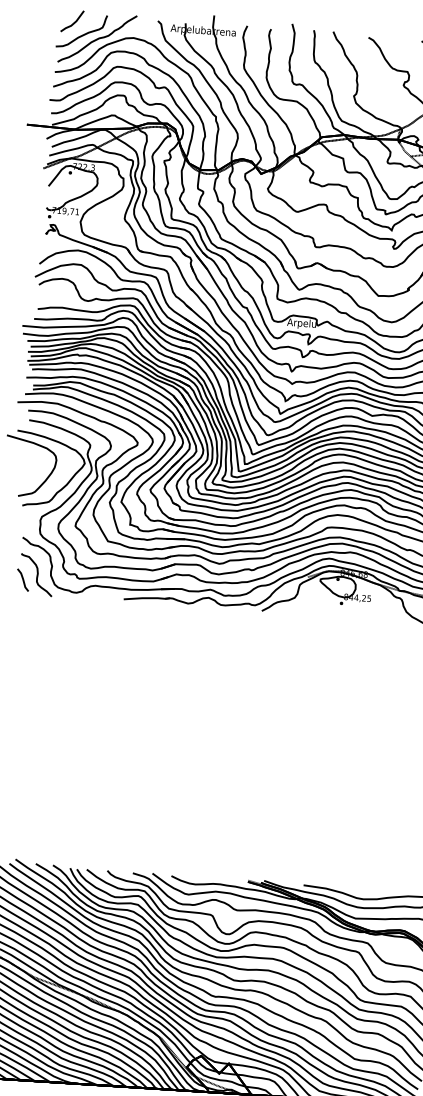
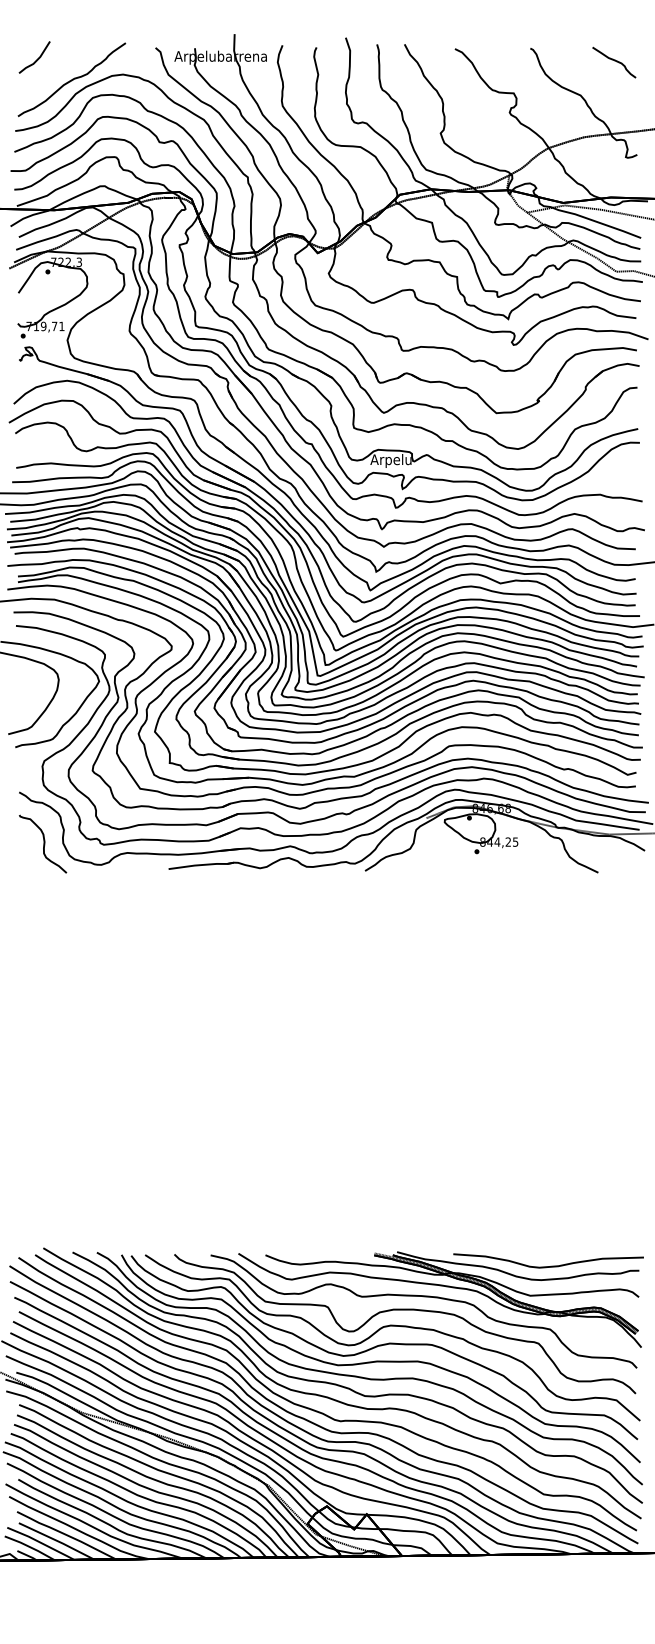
curve: (82, 34) -> (50, 75), removed
line: (23, 580) -> (24, 852), removed

